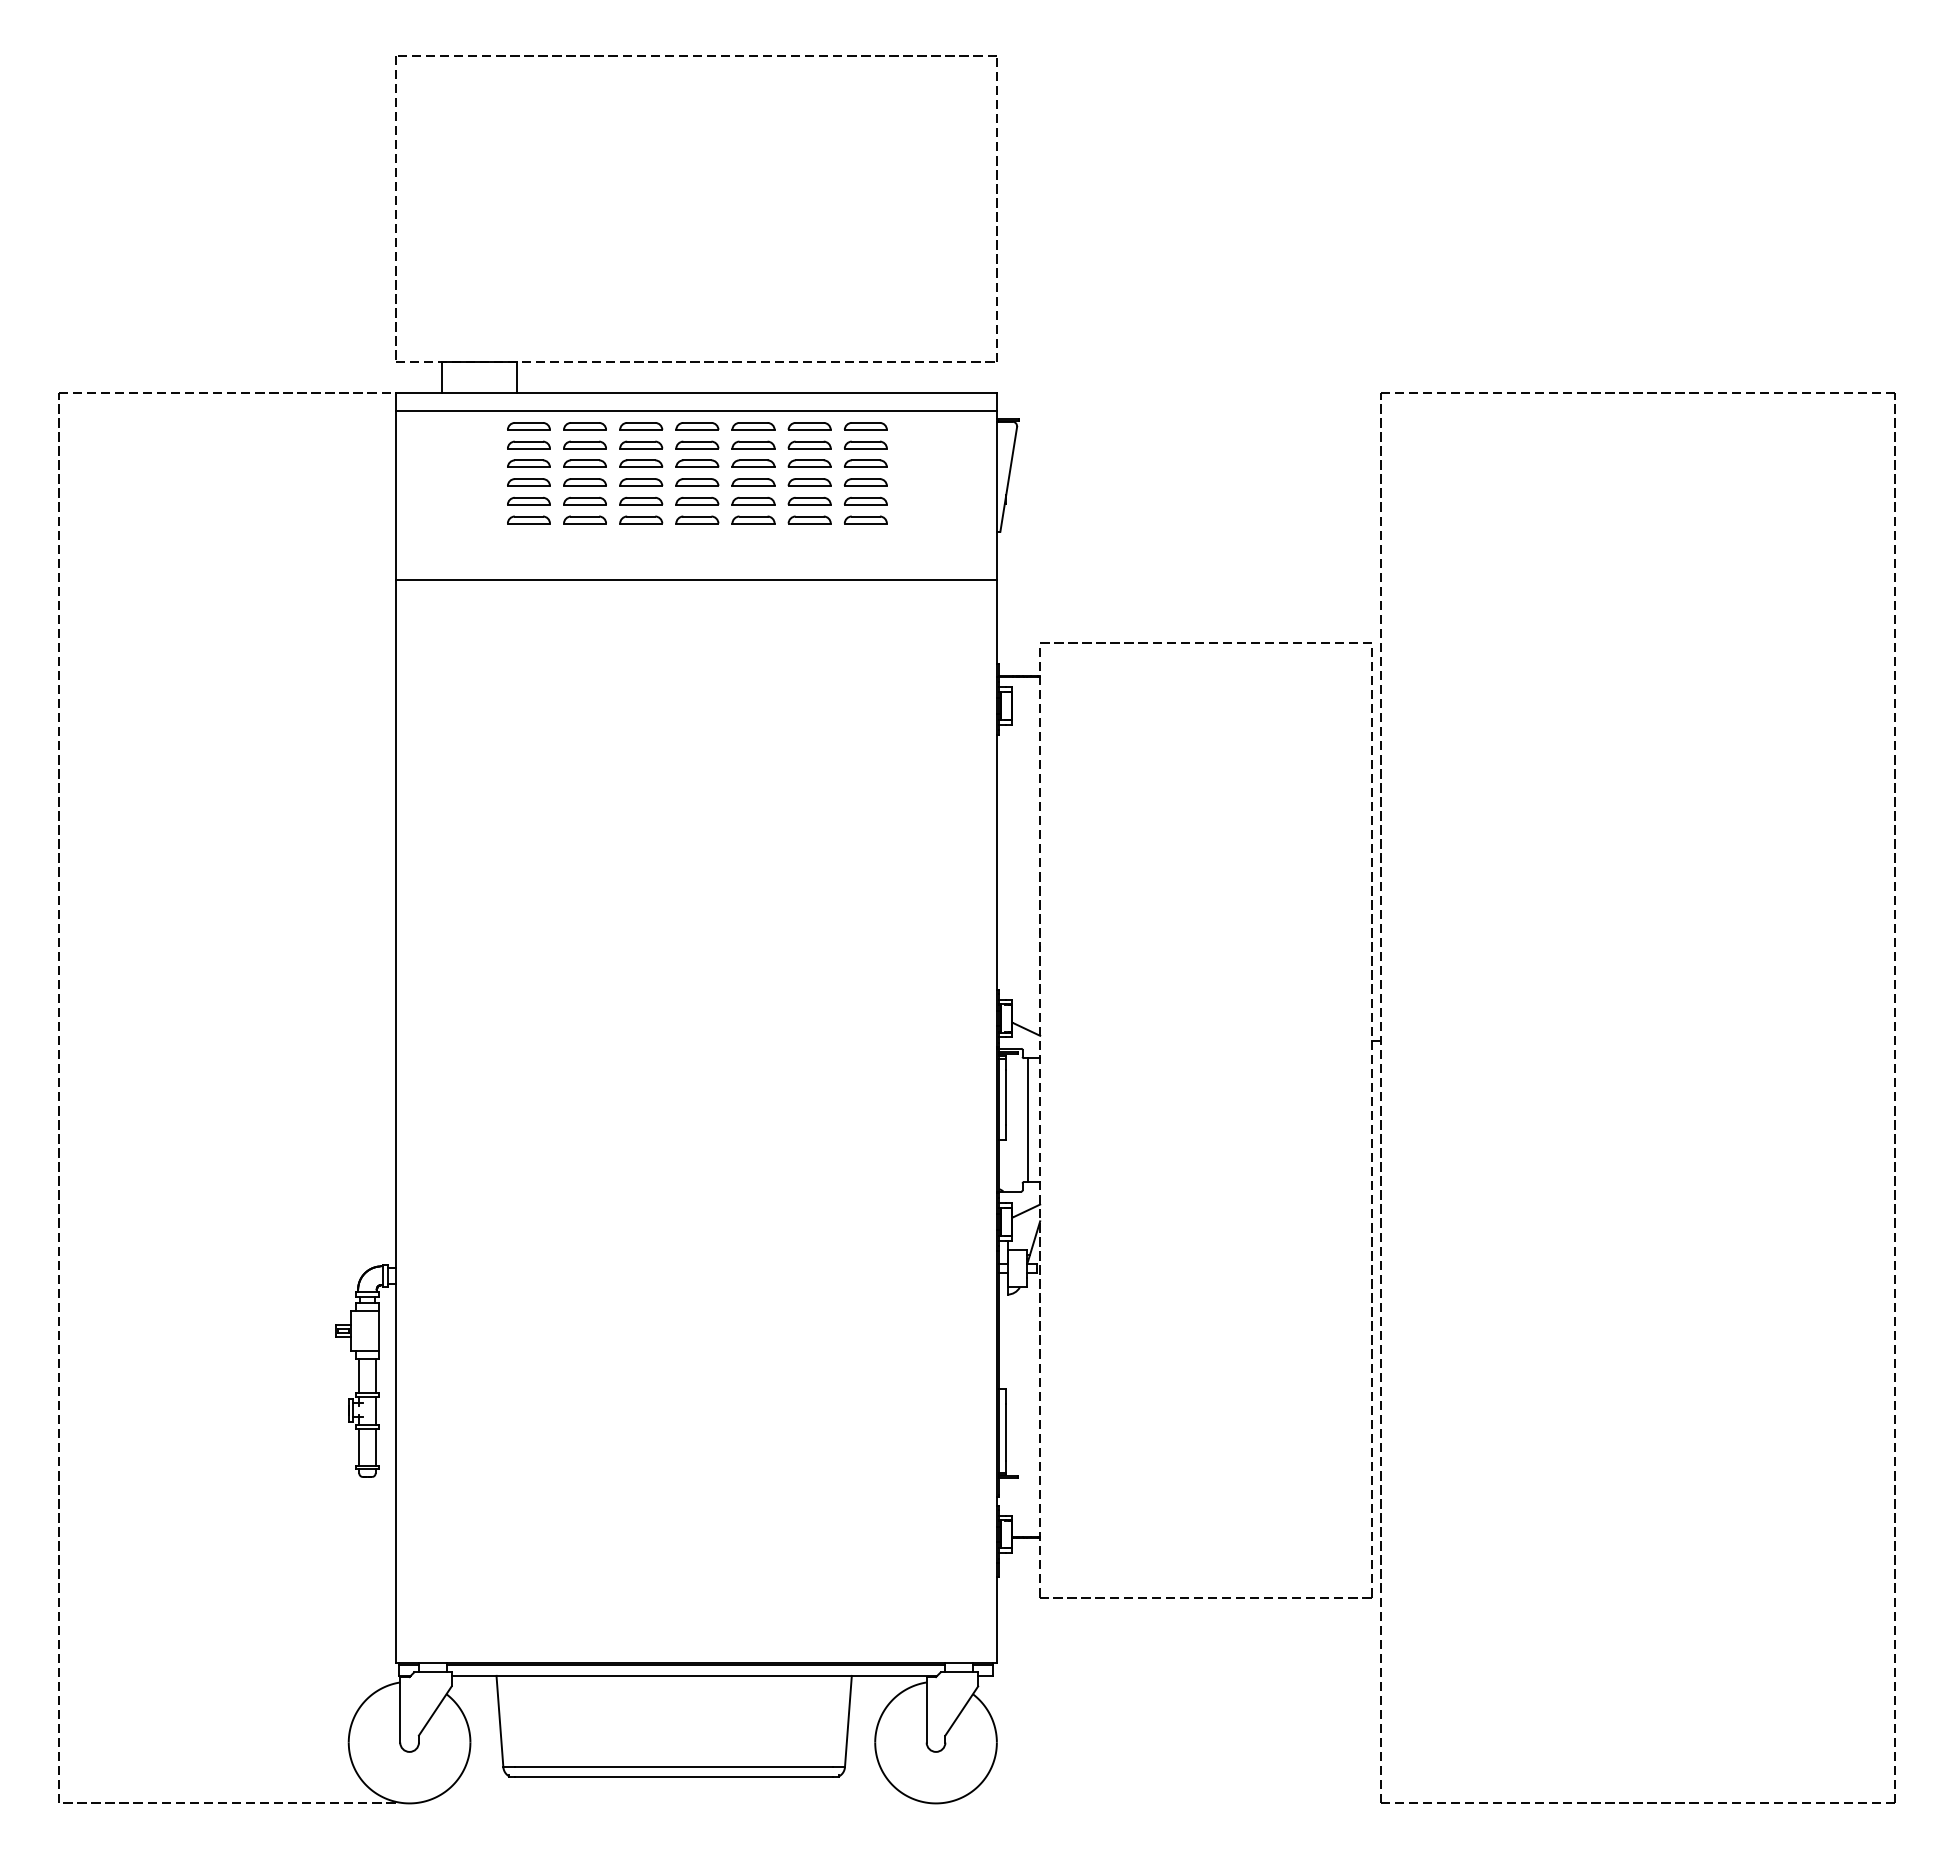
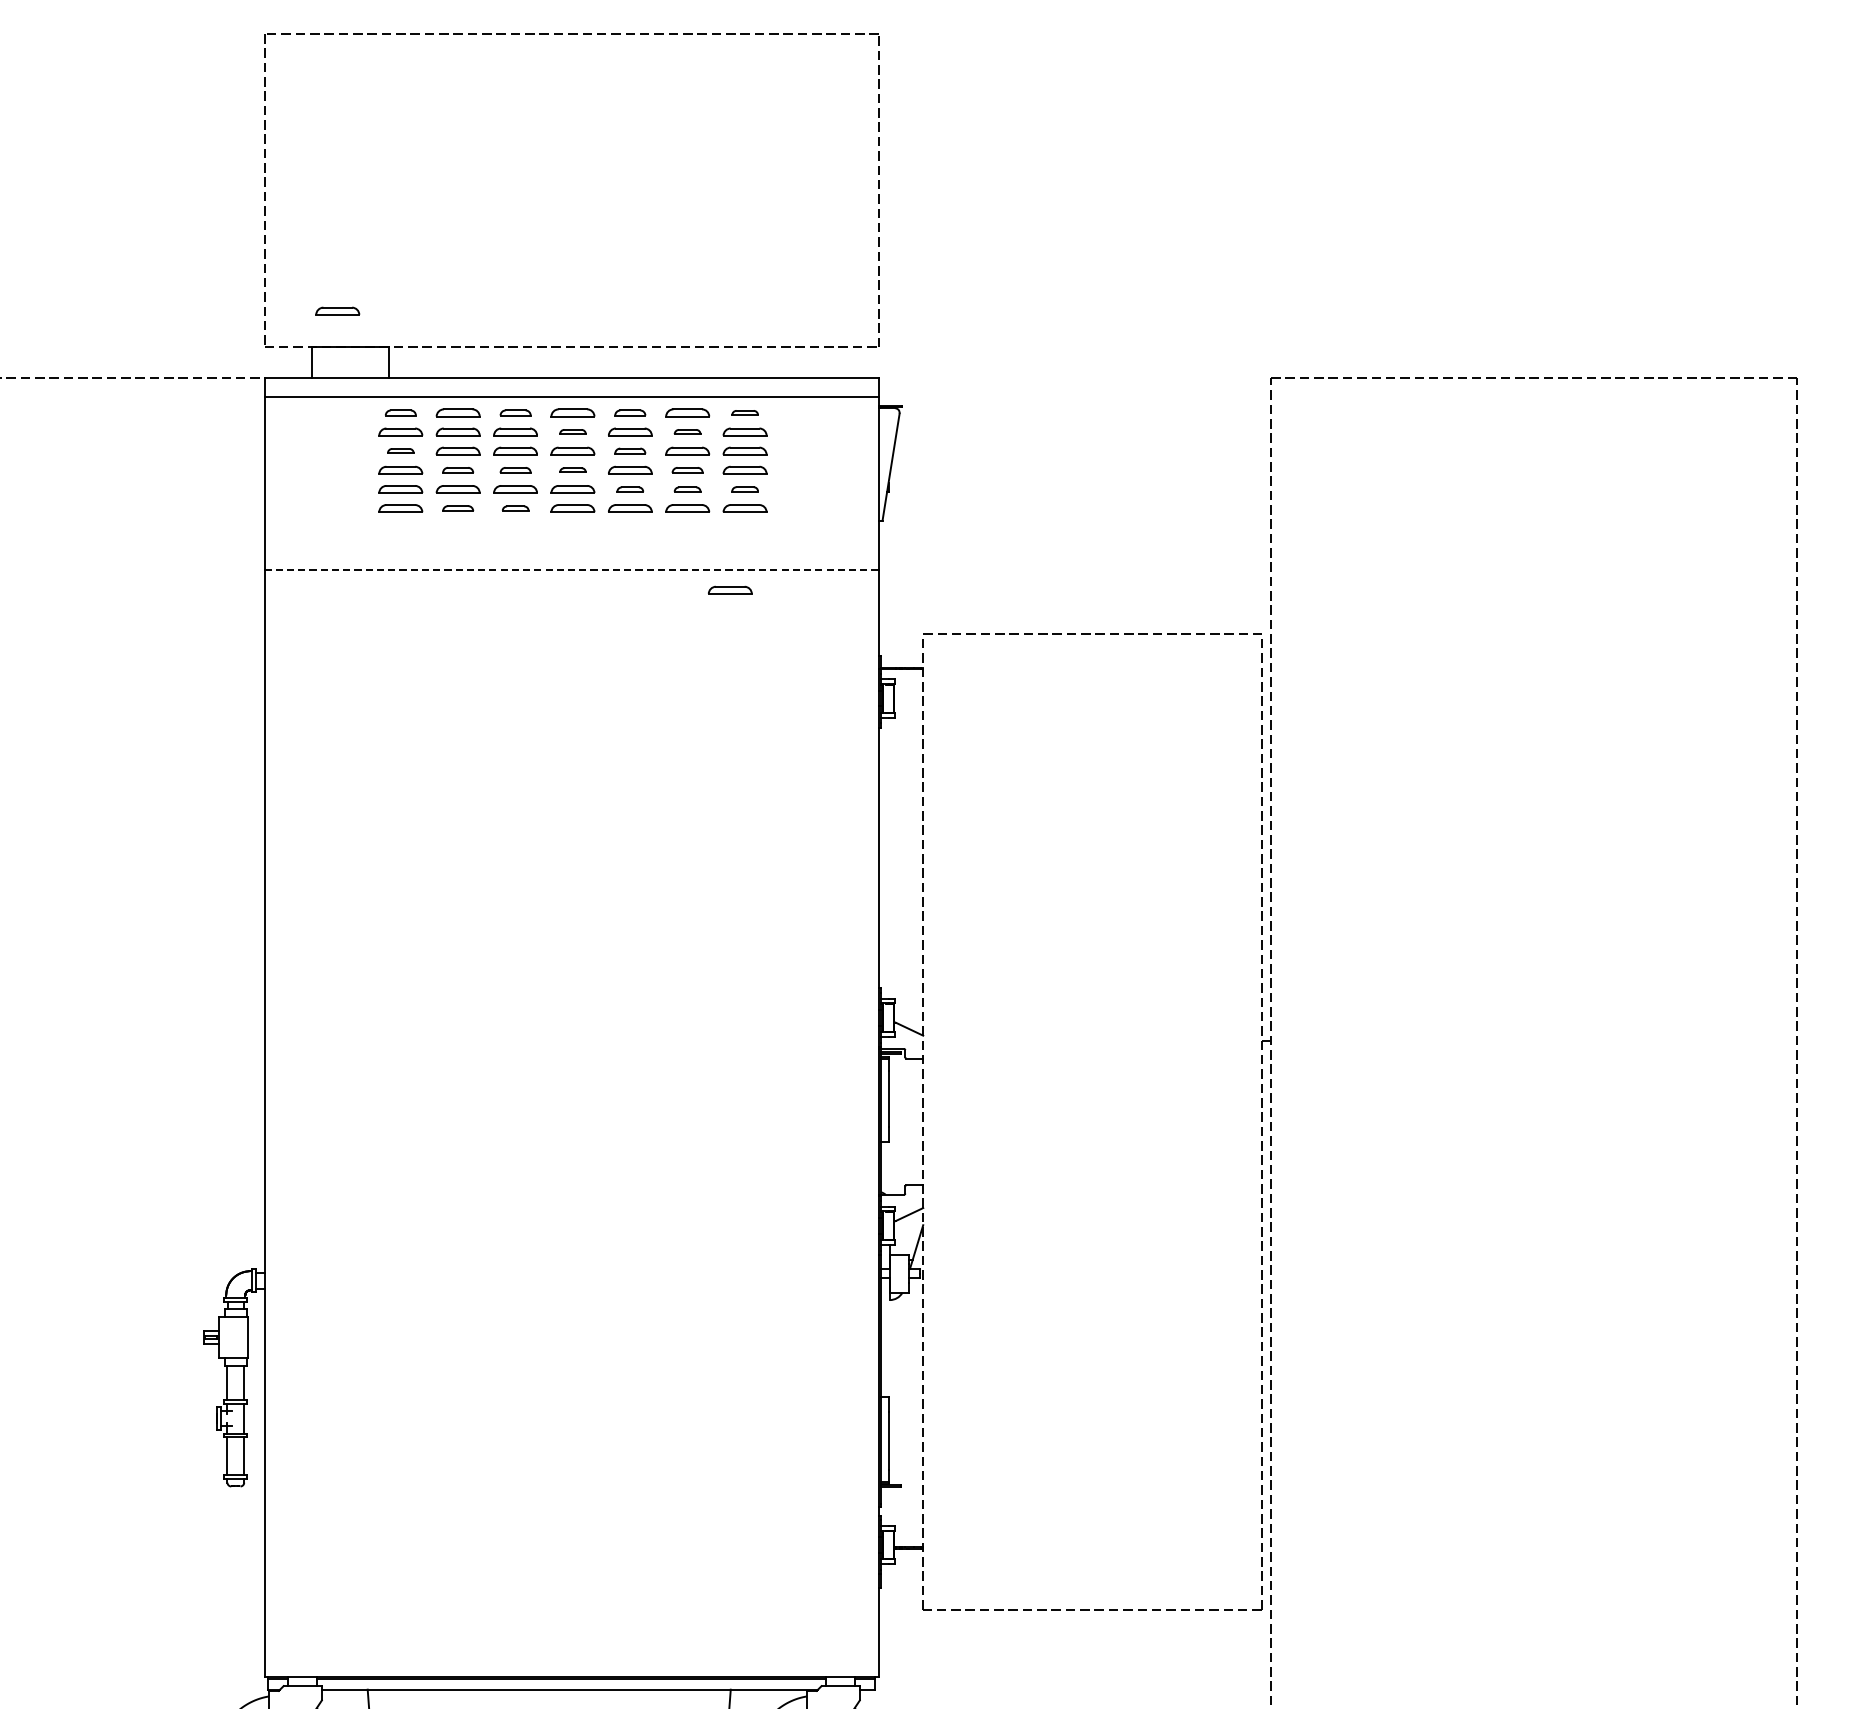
part: (467, 326) -> (338, 310), added
part: (528, 426) -> (400, 413), size x0.7
part: (641, 426) -> (515, 413), size x0.7
part: (753, 426) -> (630, 413), size x0.7
part: (865, 426) -> (744, 413), size x0.6
part: (697, 444) -> (573, 431), size x0.6
part: (809, 444) -> (687, 431), size x0.6
part: (528, 463) -> (400, 450), size x0.6
part: (753, 463) -> (630, 450), size x0.7
part: (584, 482) -> (457, 470), size x0.7
part: (641, 482) -> (515, 470), size x0.7
part: (697, 482) -> (573, 470), size x0.6
part: (809, 482) -> (687, 470), size x0.7
part: (865, 500) -> (744, 488), size x0.6
part: (753, 501) -> (630, 489), size x0.6
part: (809, 501) -> (687, 489), size x0.6
part: (584, 519) -> (457, 508), size x0.7
part: (641, 519) -> (515, 508), size x0.6
line: (696, 579) -> (572, 569), solid -> dashed
part: (851, 599) -> (730, 589), added
line: (1028, 1120) -> (911, 1122), removed

